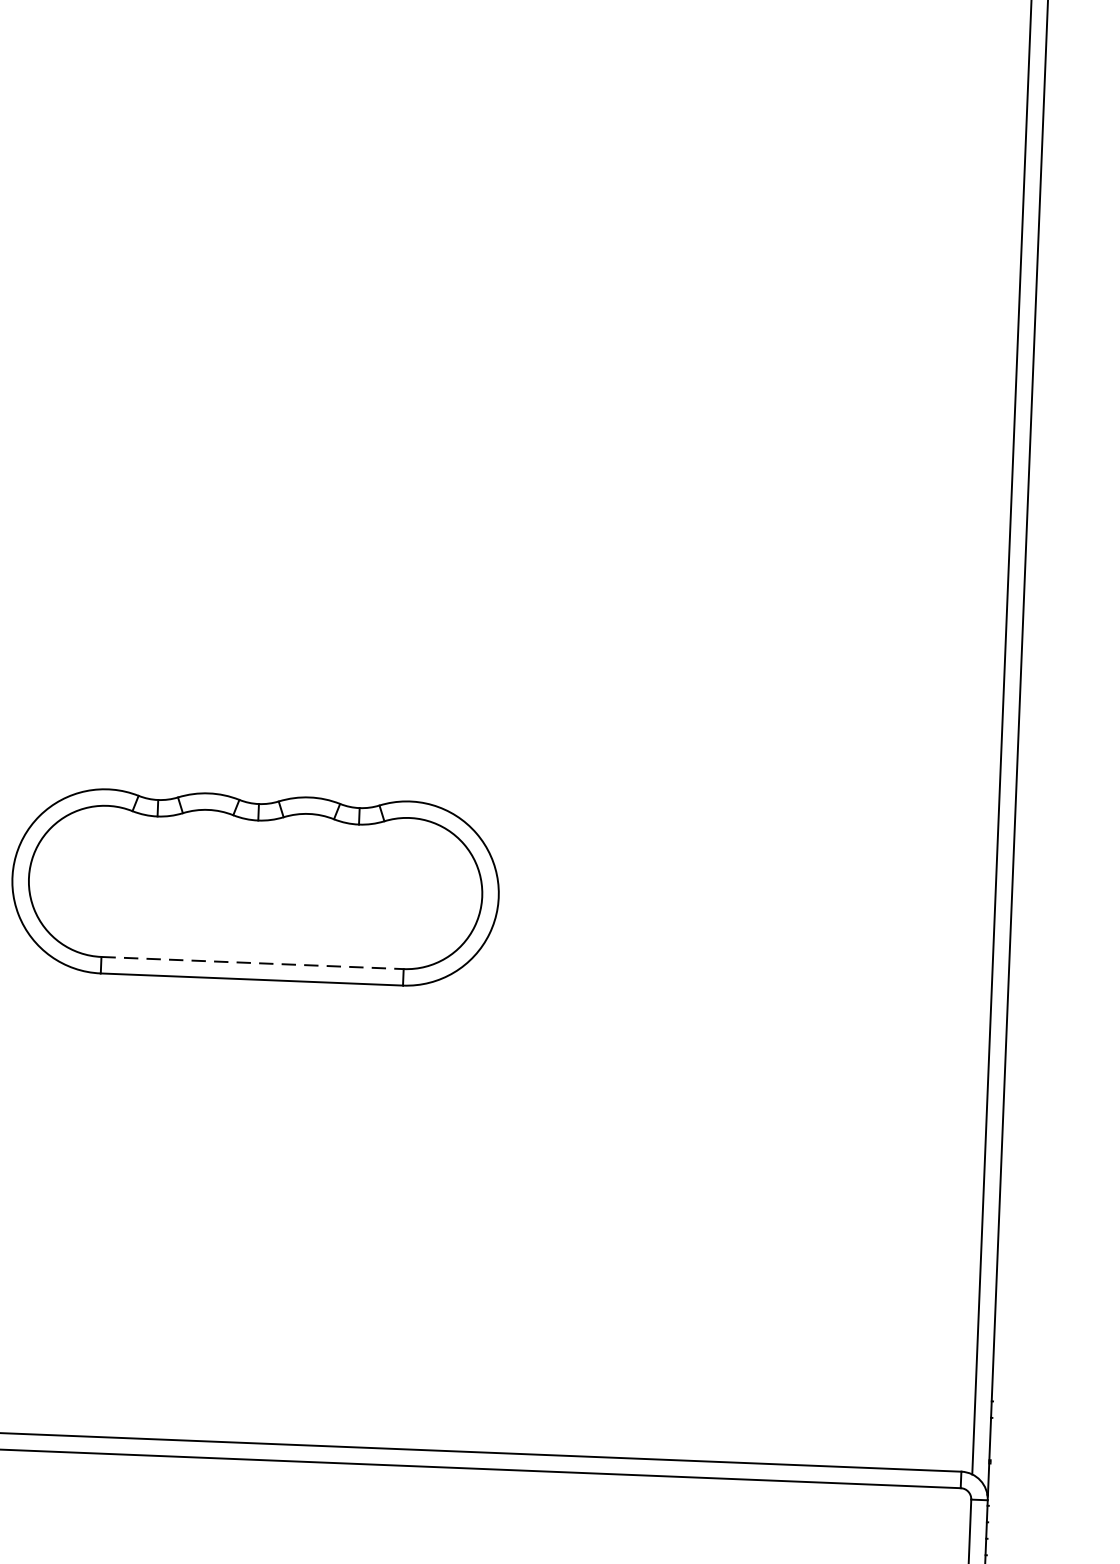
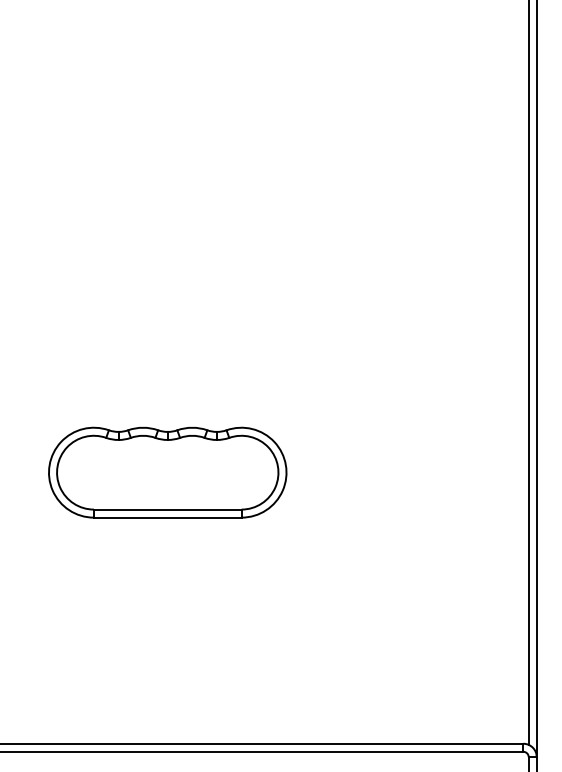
line: (252, 962) -> (167, 509), dashed -> solid

